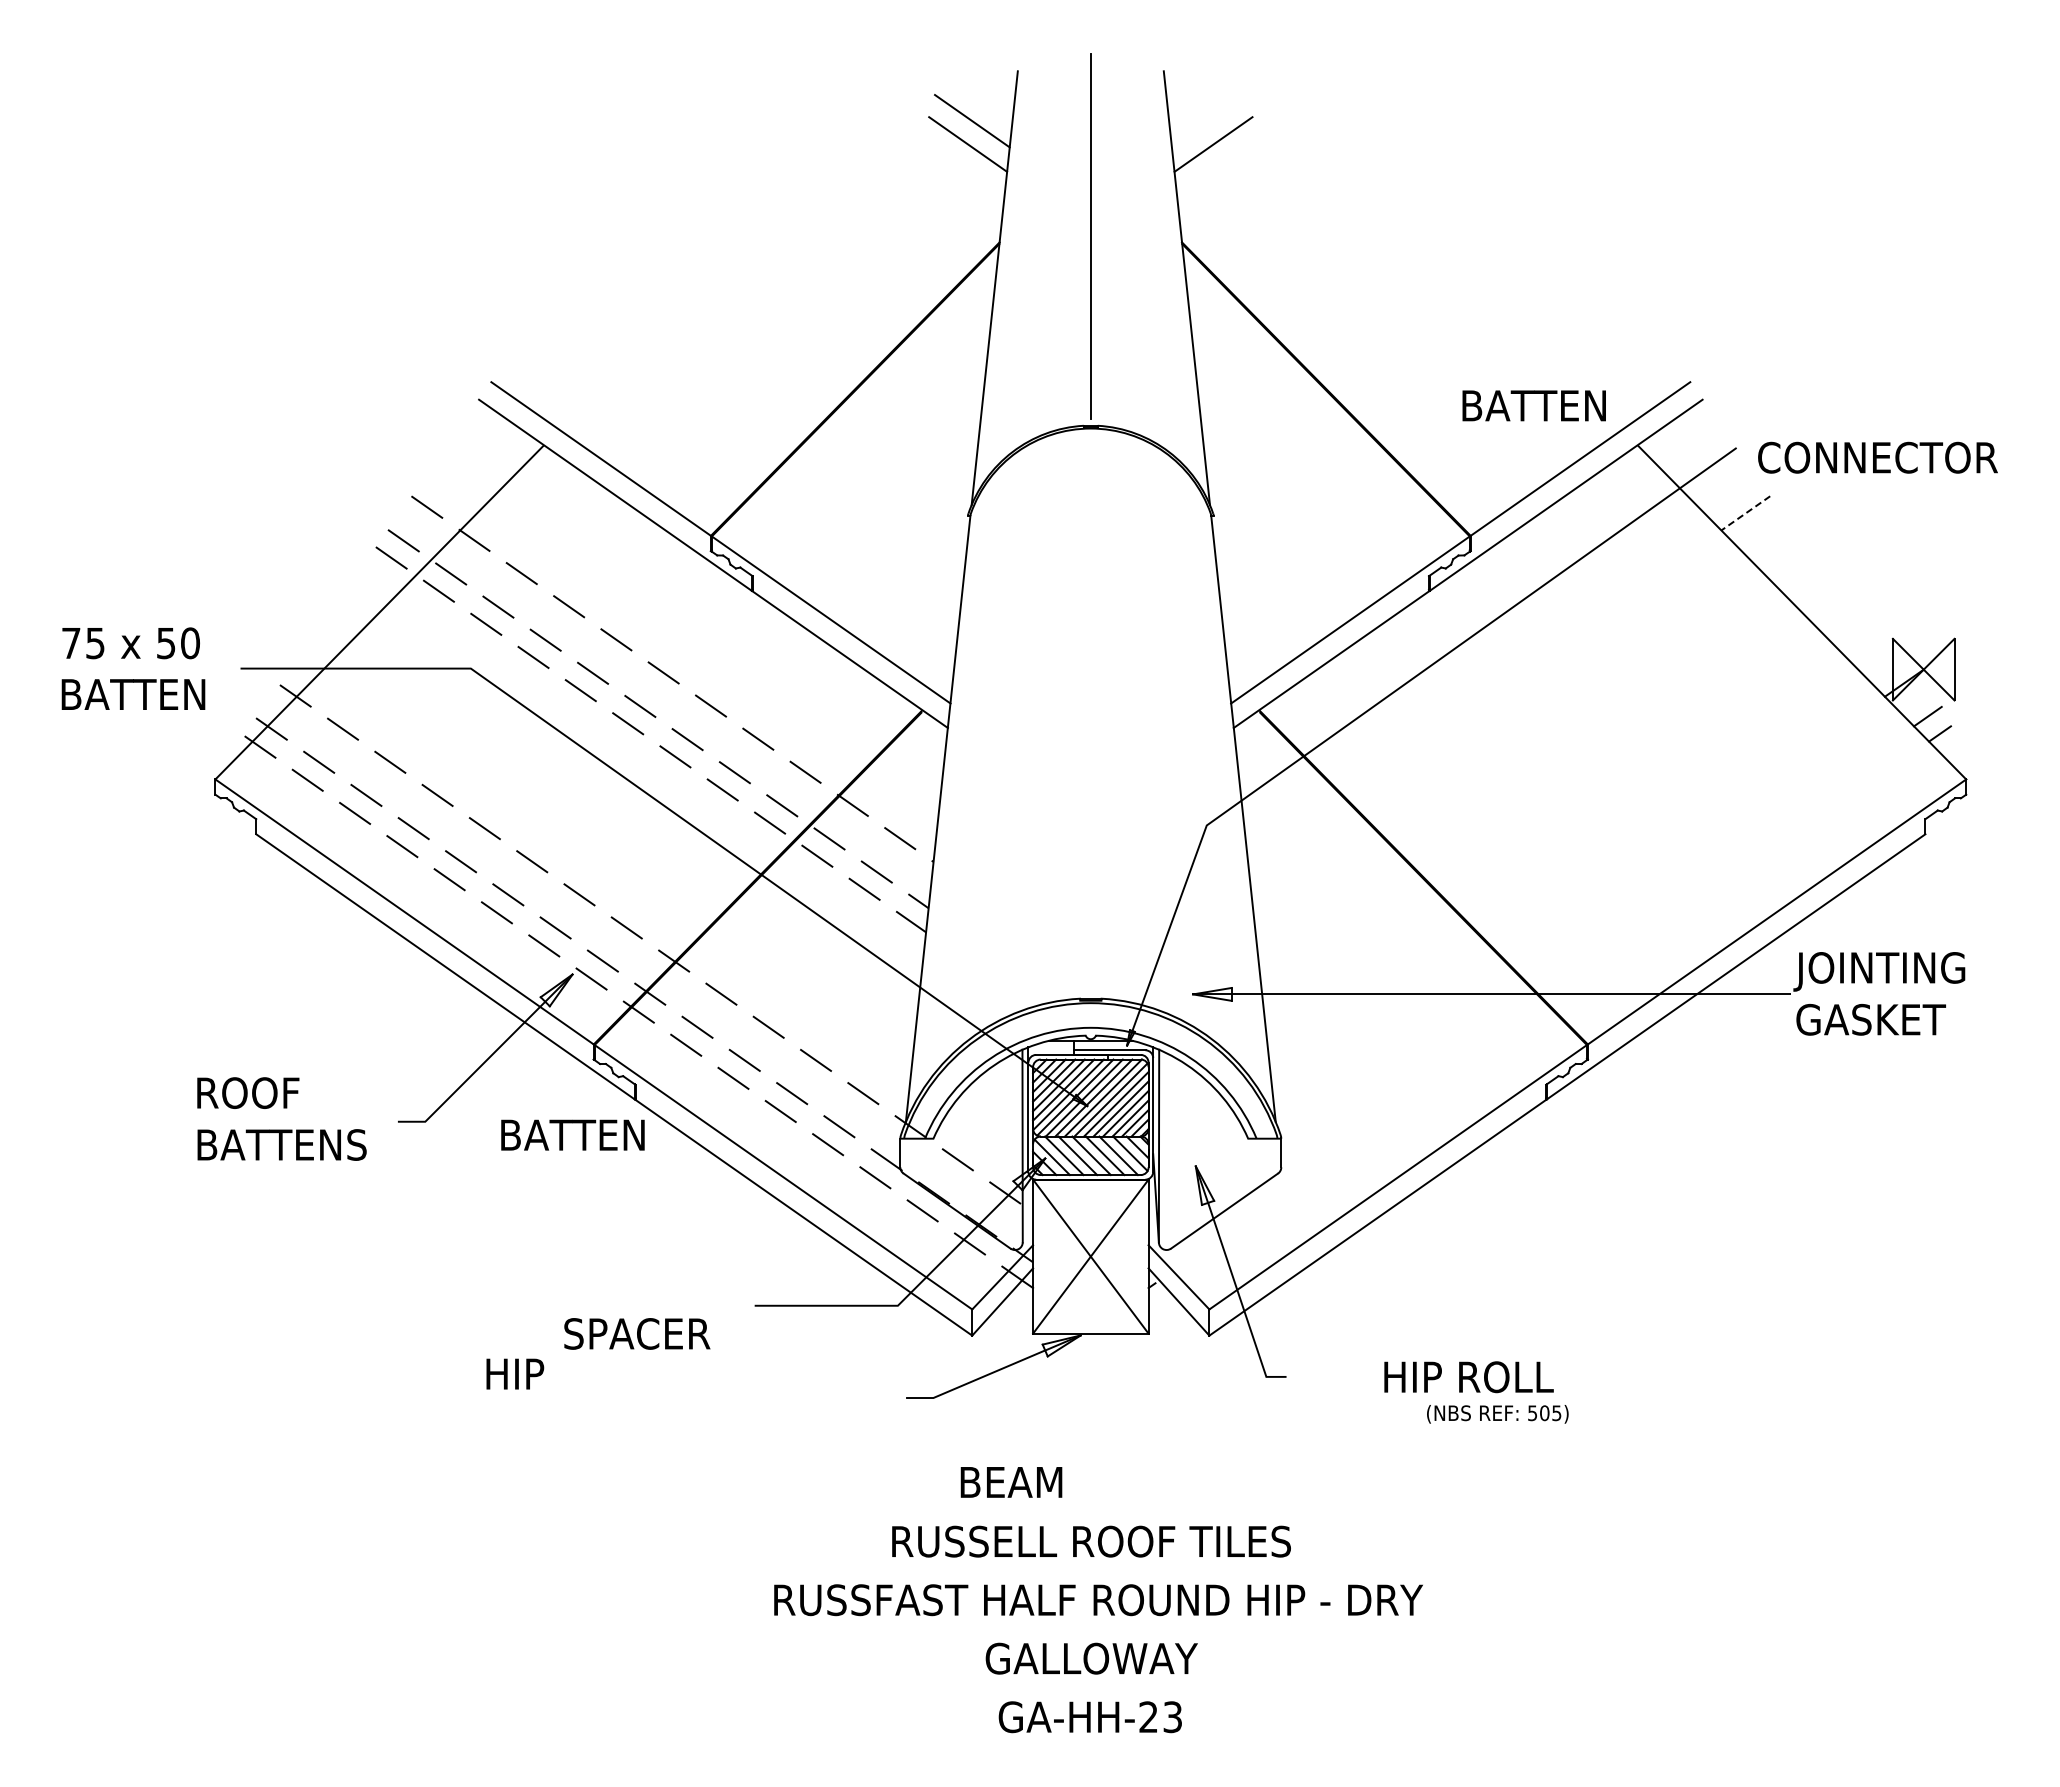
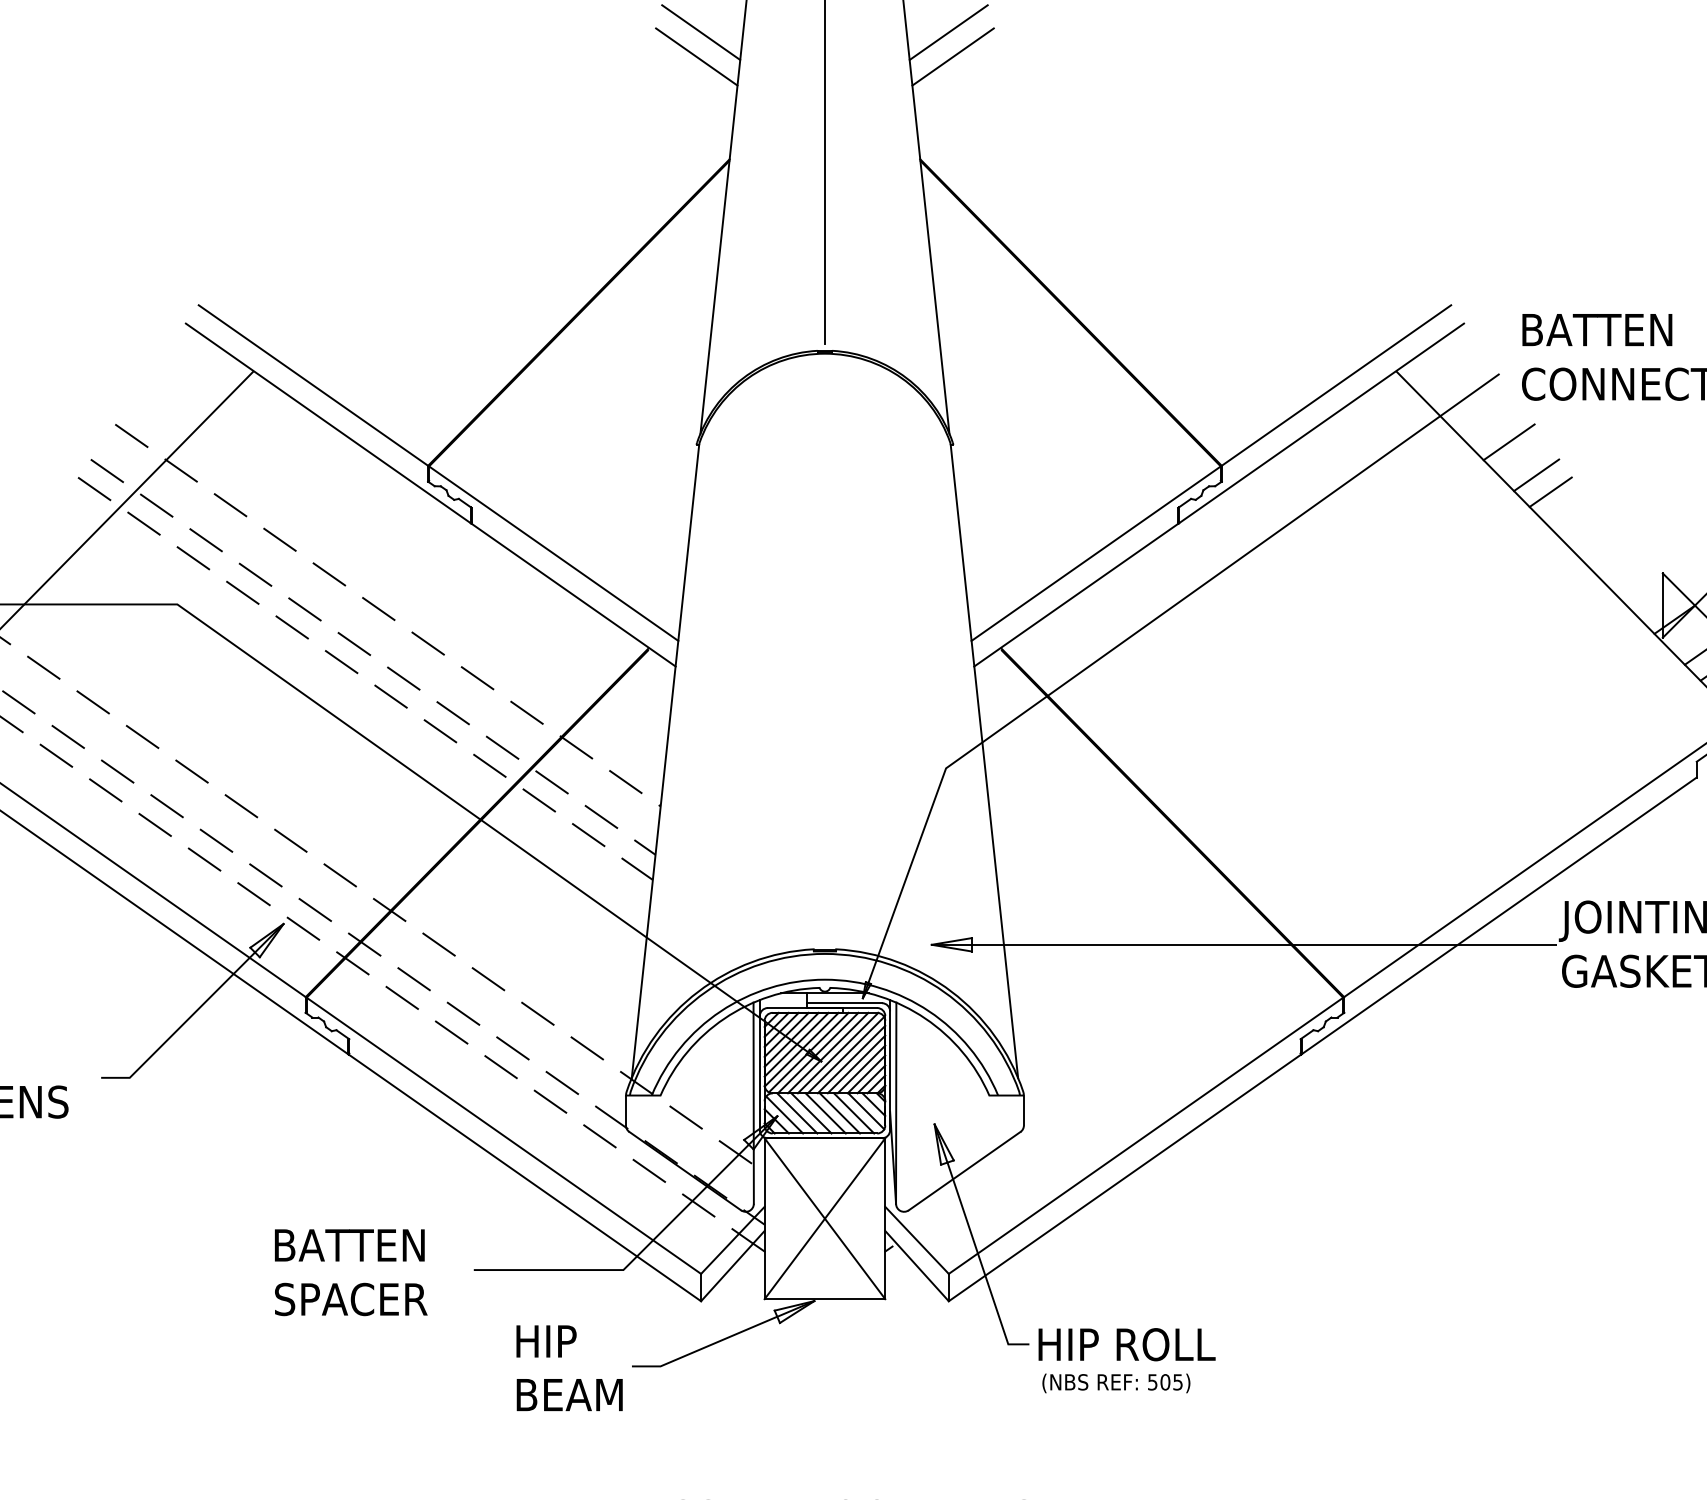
line: (1208, 120) -> (947, 31), added
text: (1533, 405) -> (1596, 329), moved
line: (1745, 513) -> (1508, 442), dashed -> solid
line: (1771, 544) -> (1535, 474), added
line: (1785, 561) -> (1550, 492), added
text: (572, 1134) -> (349, 1244), moved
text: (515, 1373) -> (546, 1340), moved
text: (1468, 1377) -> (1126, 1344), moved
text: (1497, 1414) -> (1116, 1383), moved
text: (1011, 1482) -> (569, 1395), moved

